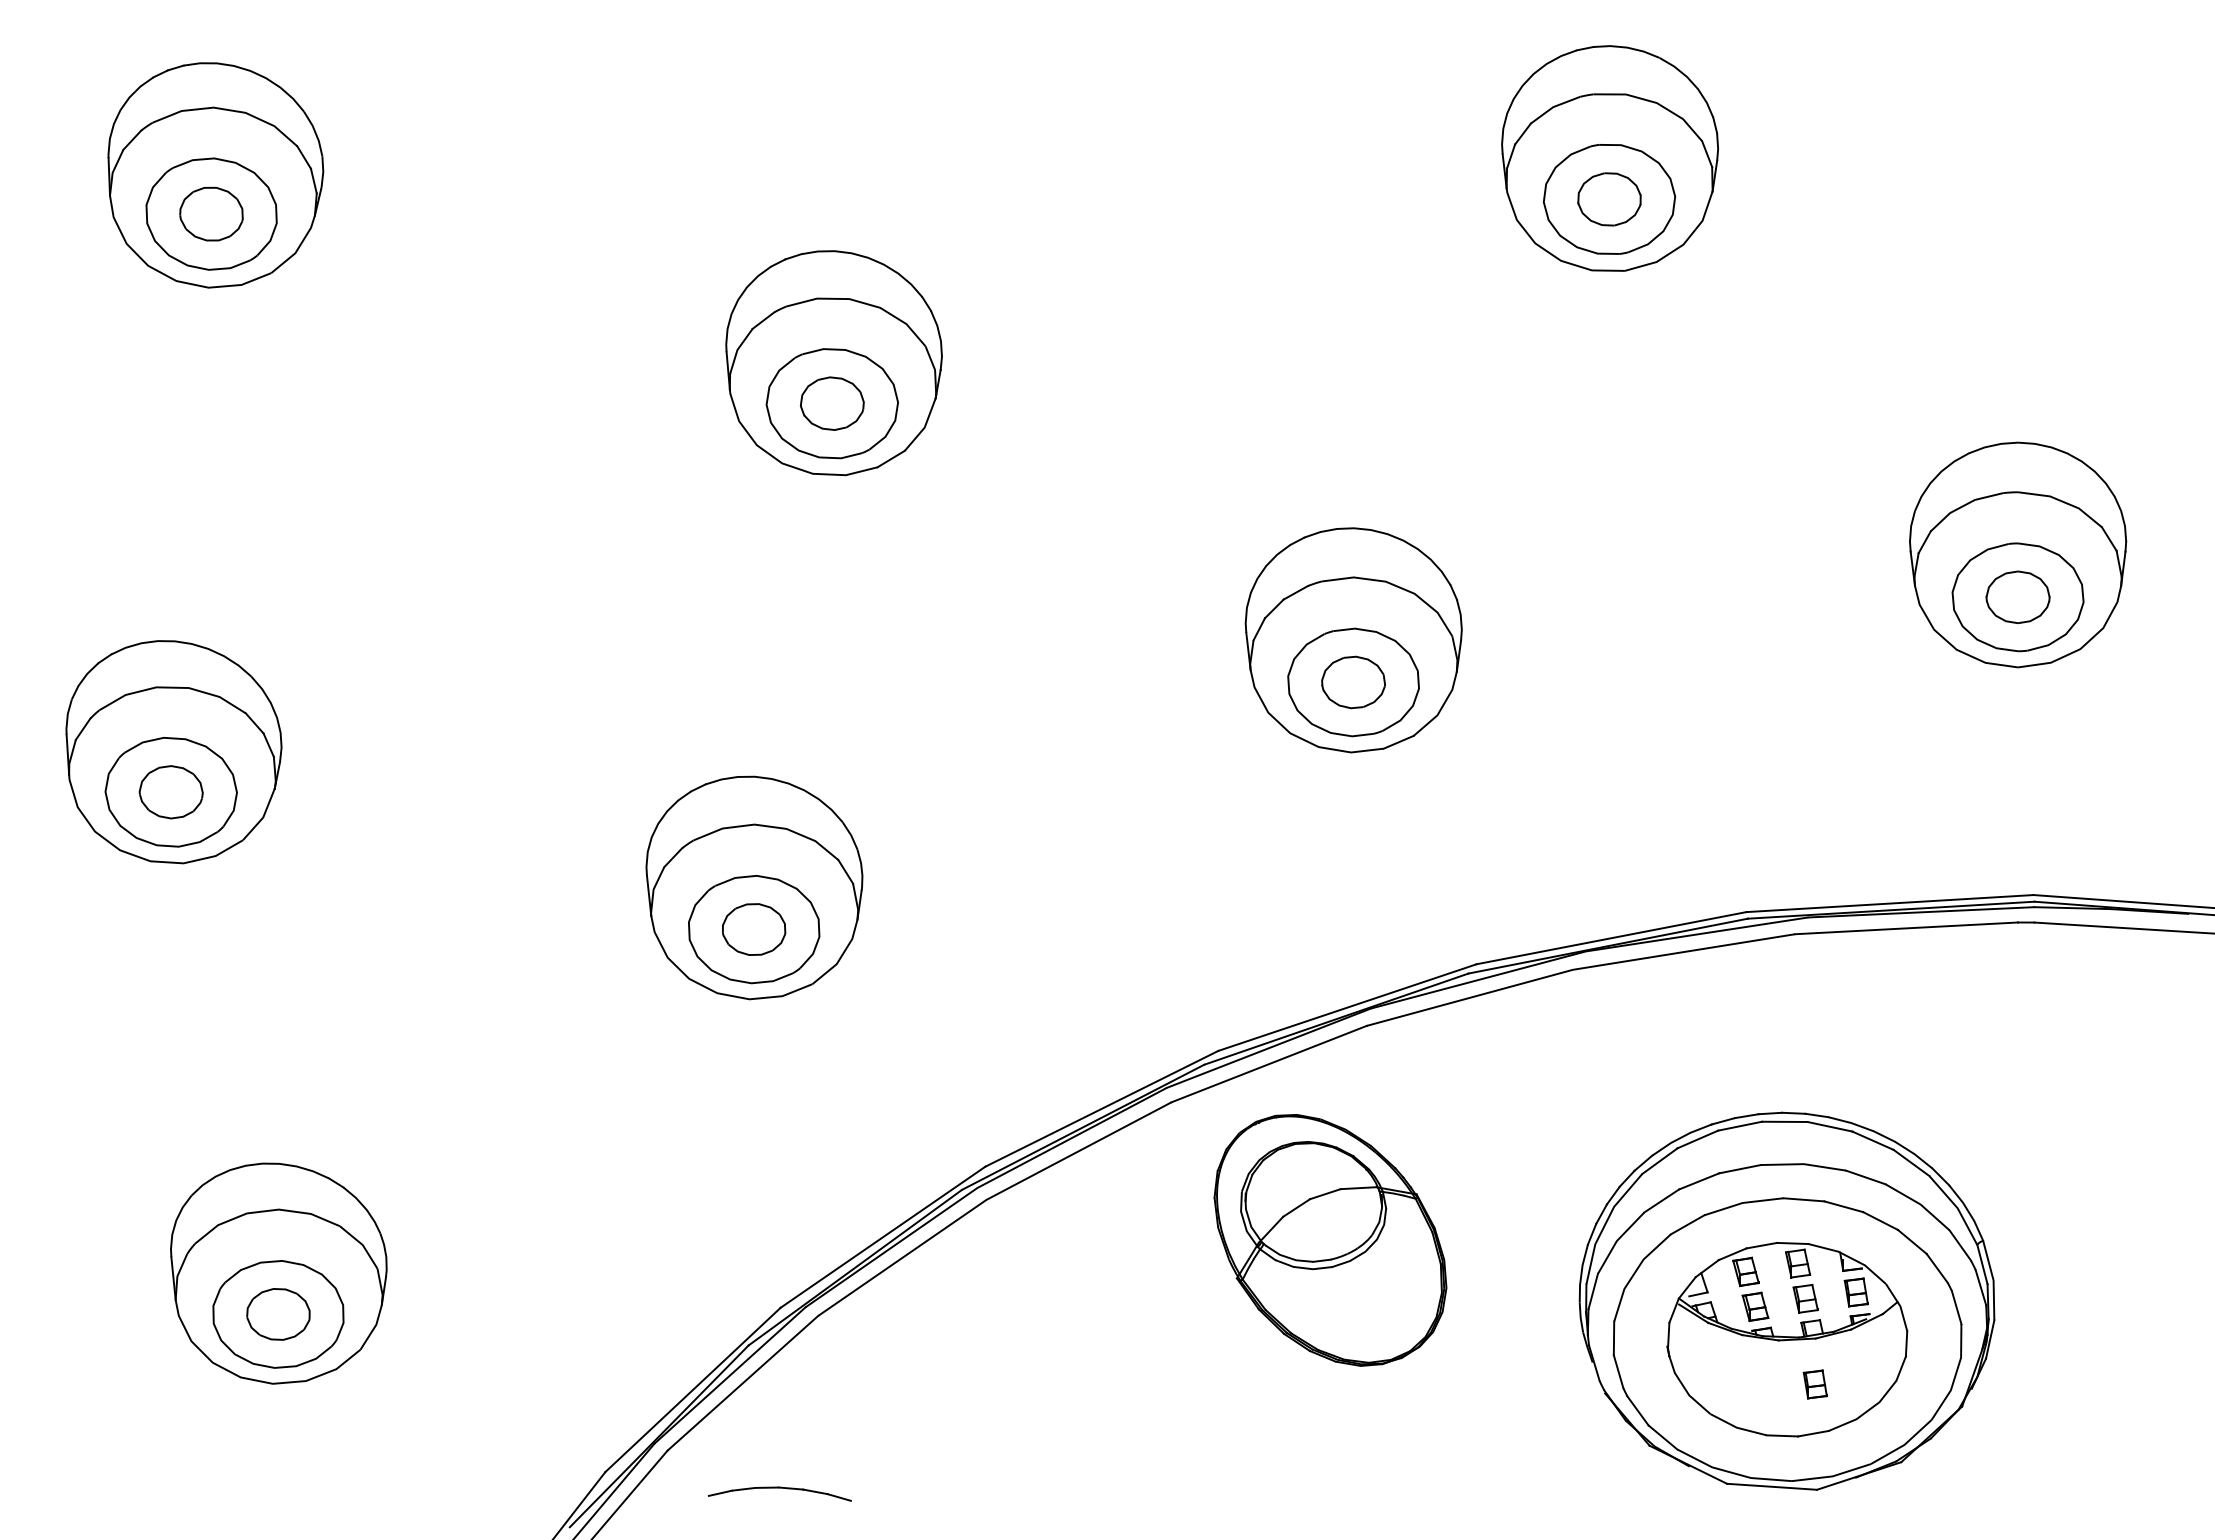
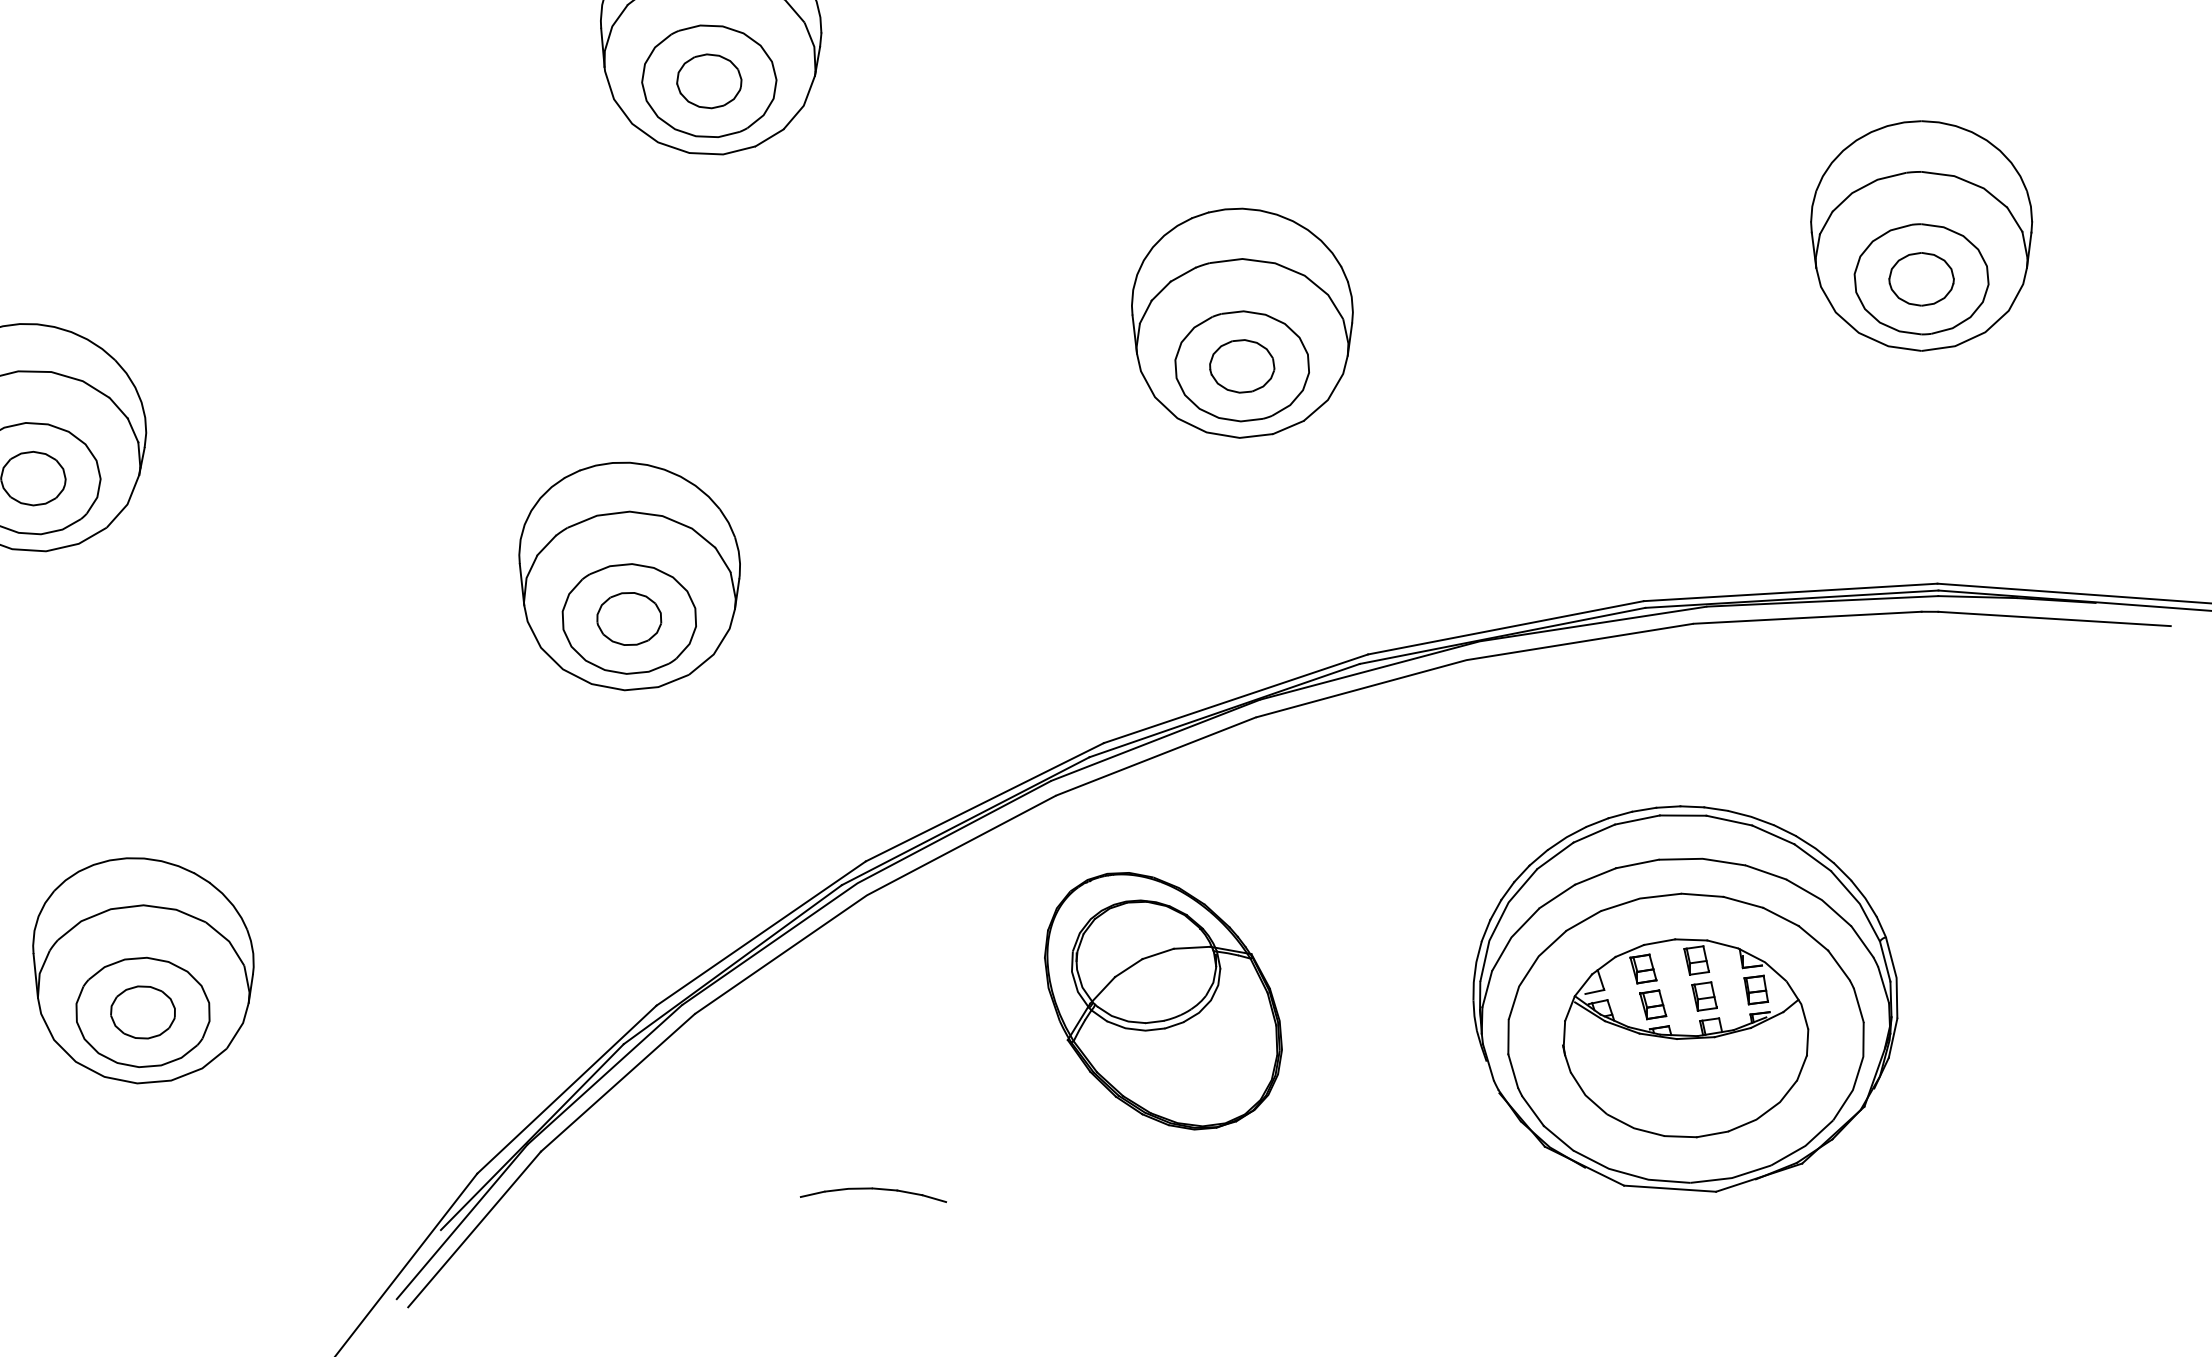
part: (1330, 1240) -> (1163, 1001), moved
part: (1814, 1384) -> (1713, 1084), removed
part: (779, 1493) -> (873, 1194), moved

